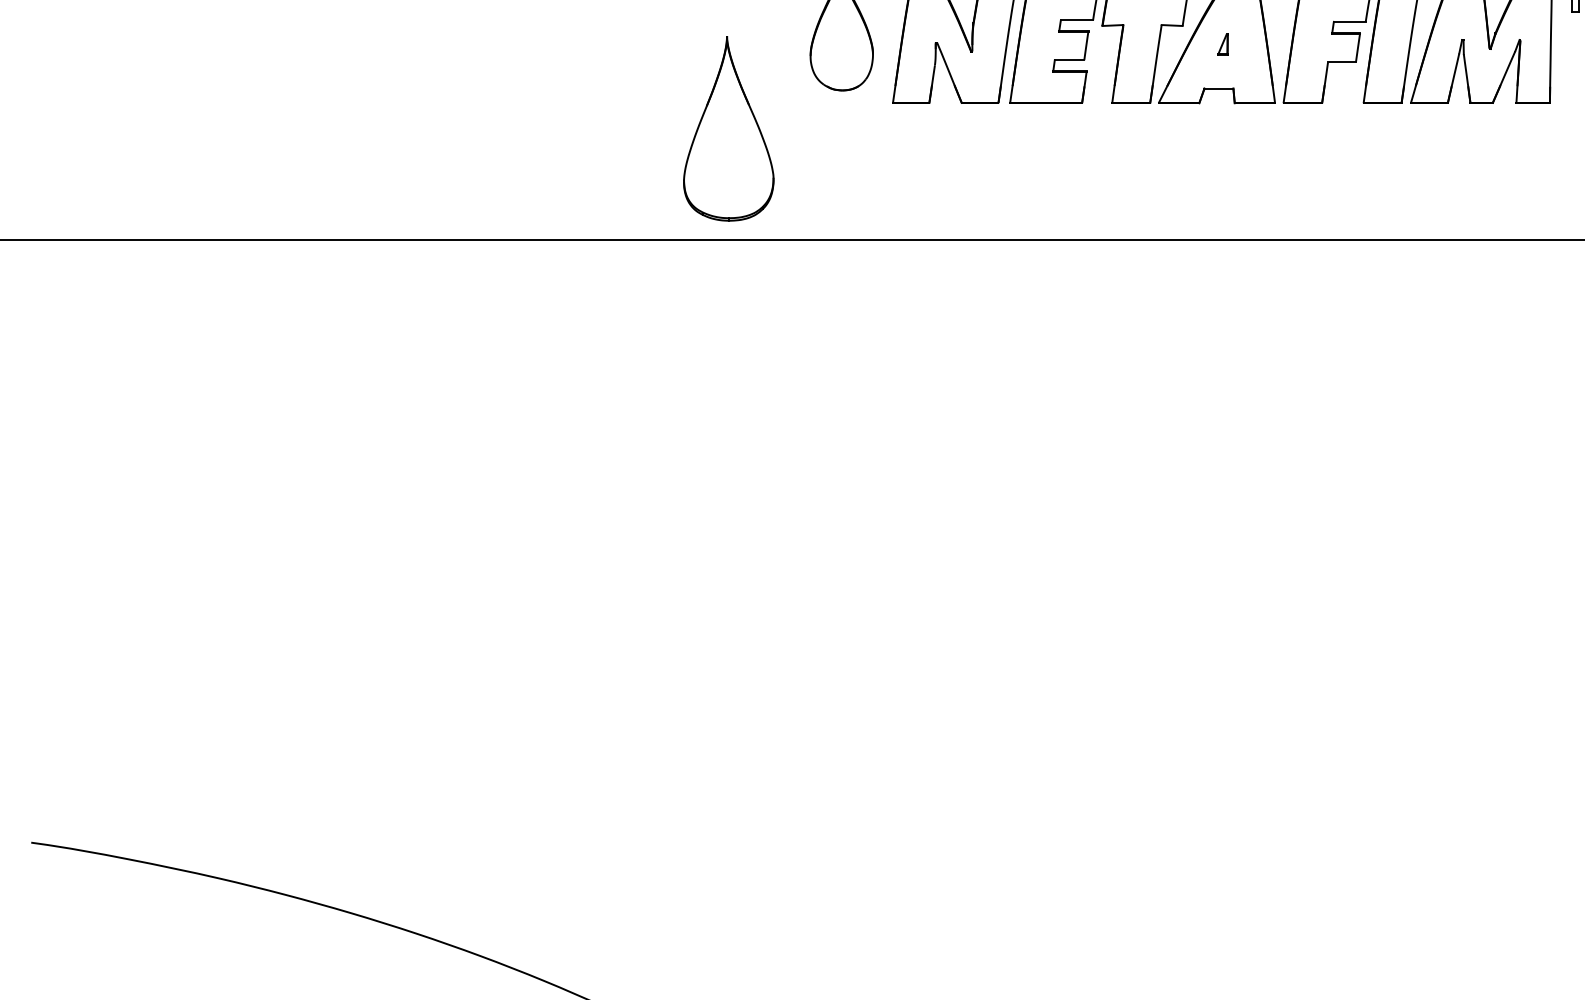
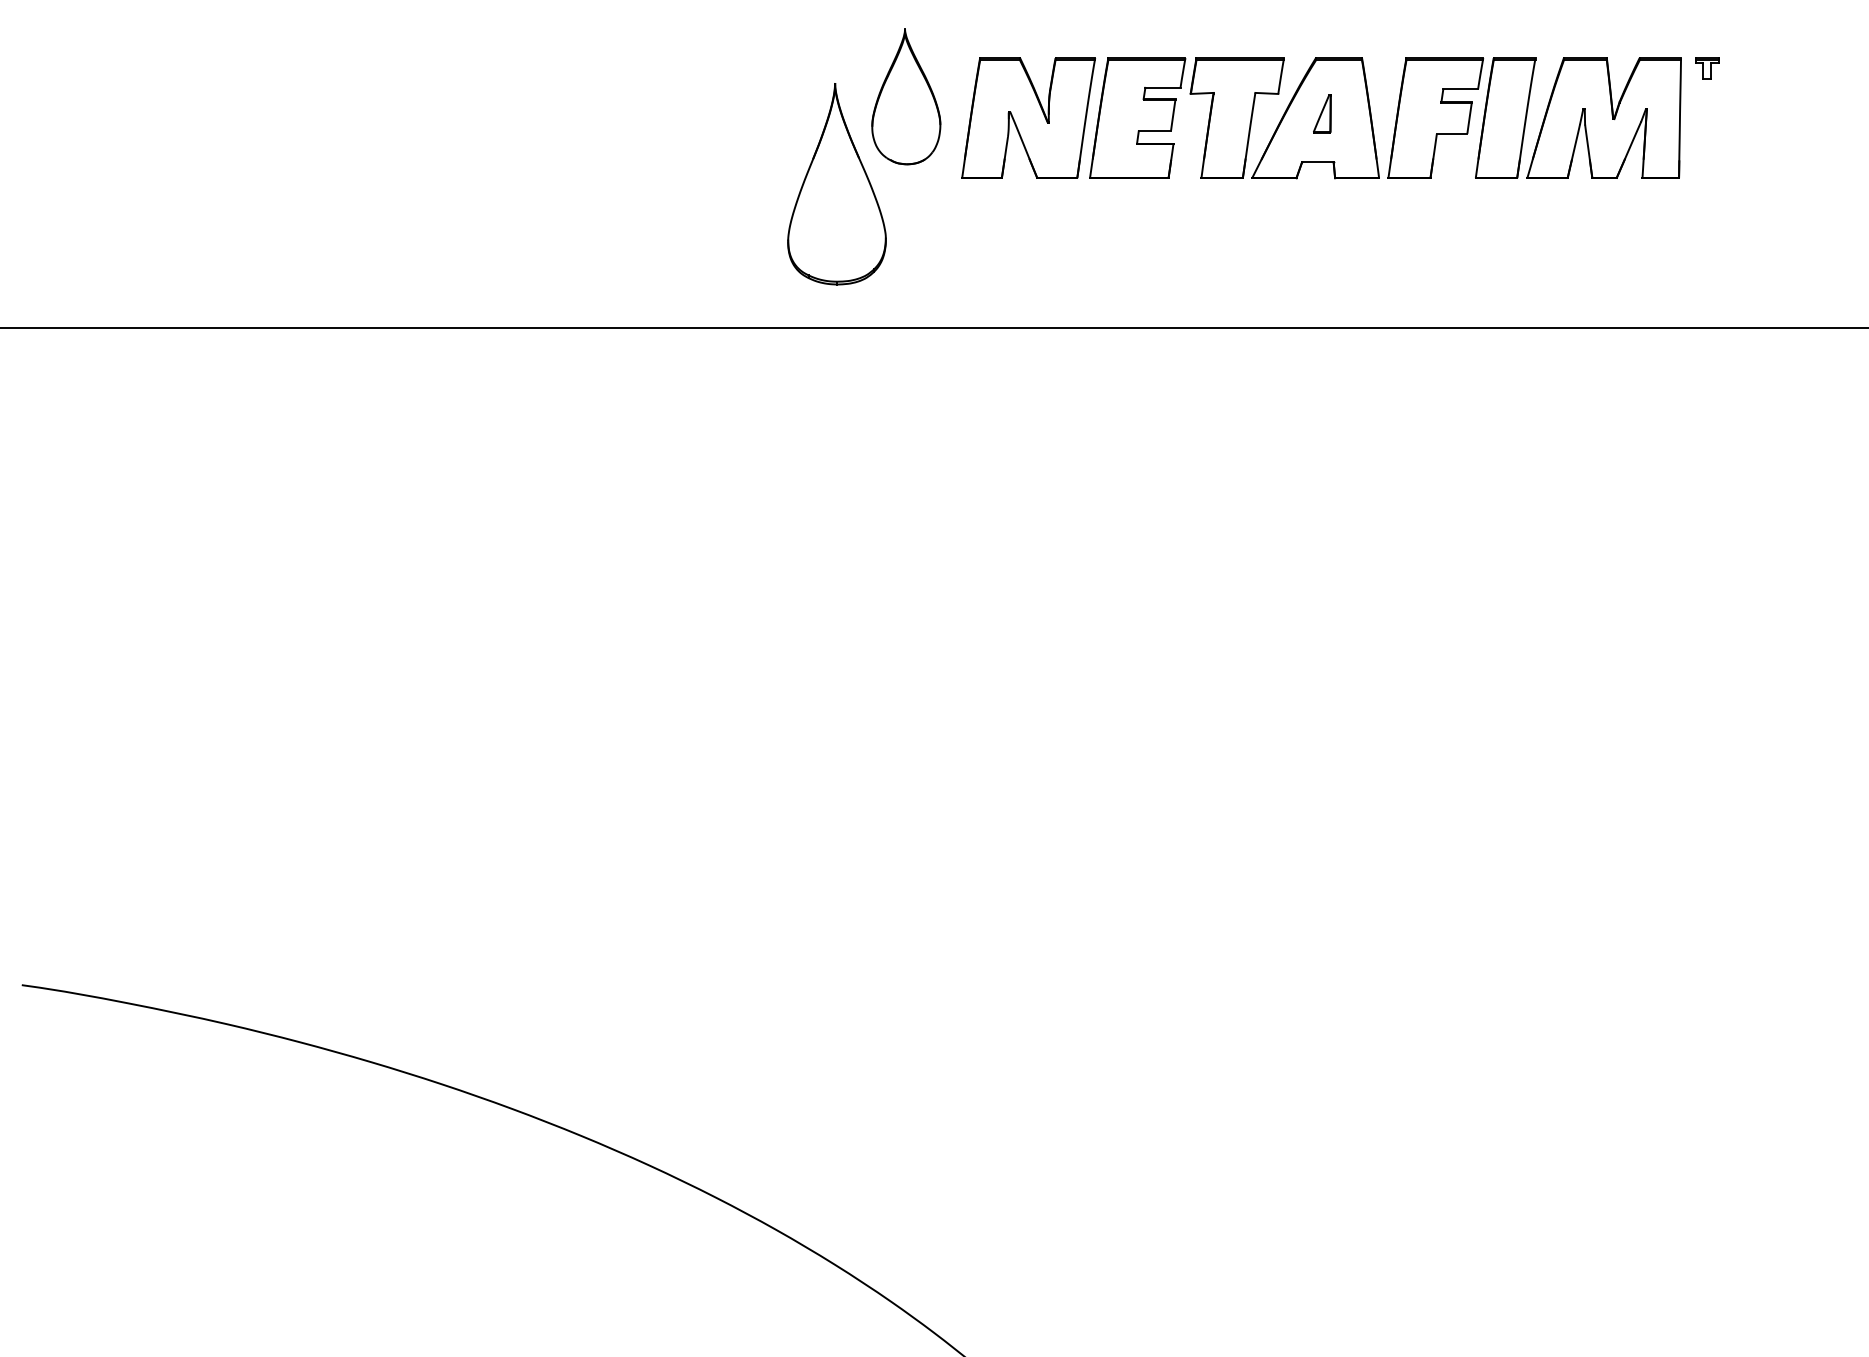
part: (1223, 43) -> (1322, 113), size x1.67
part: (728, 129) -> (836, 184), moved

